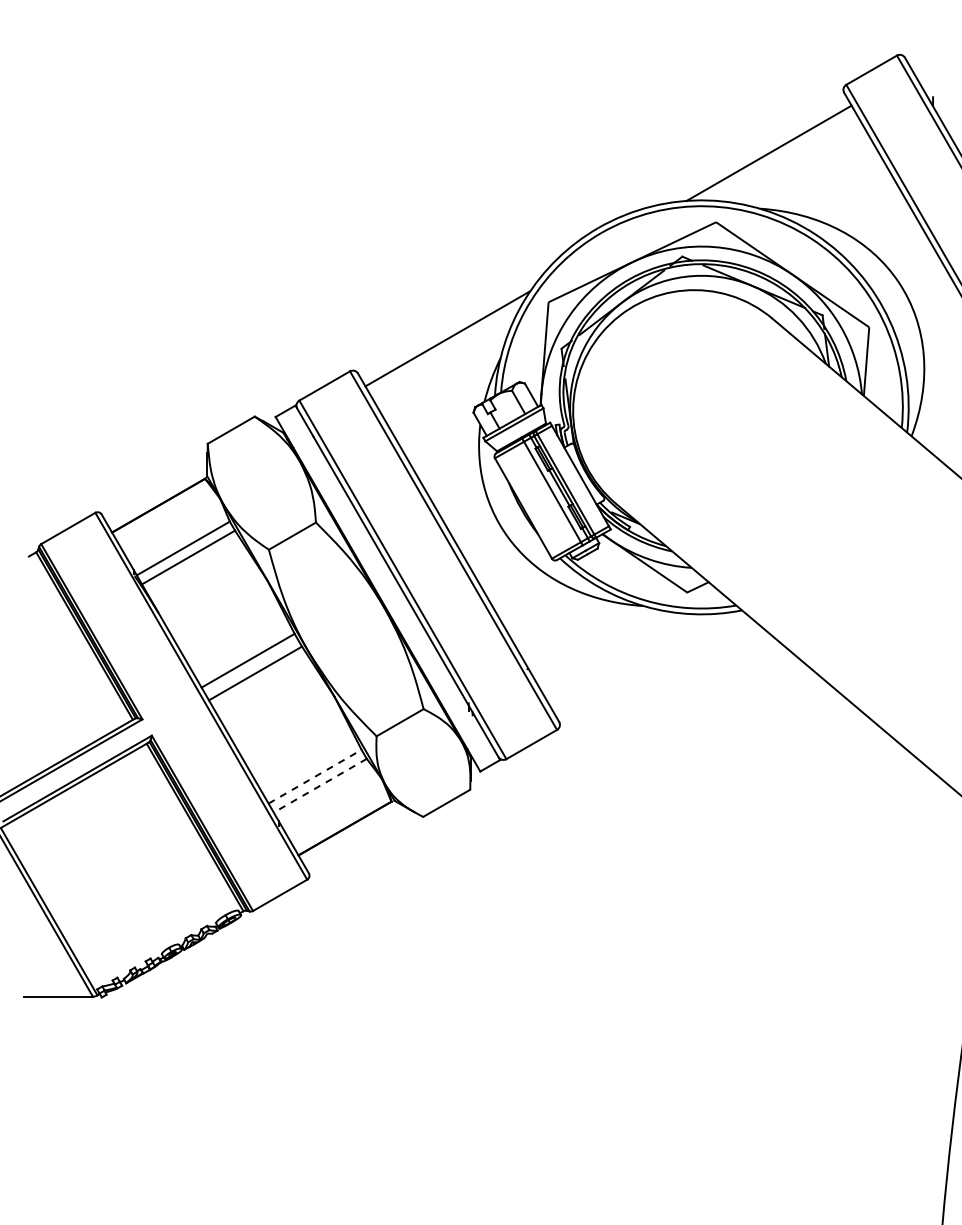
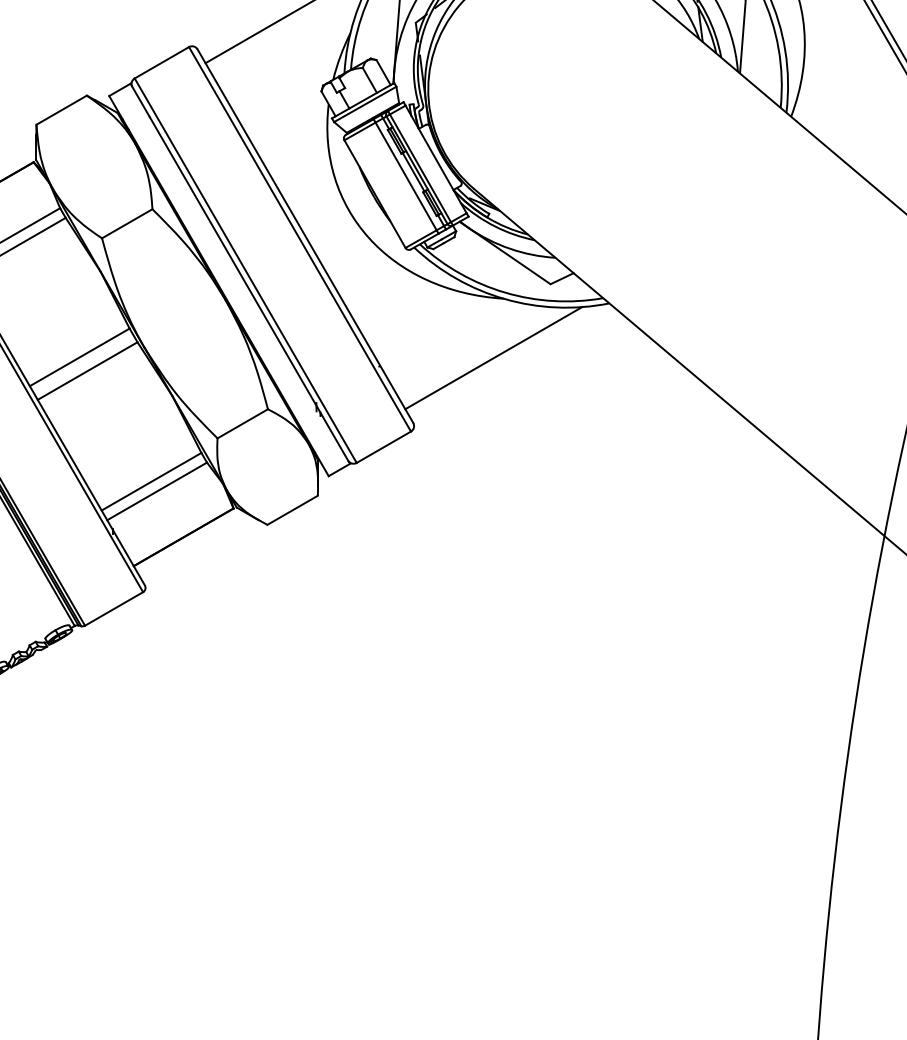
line: (633, 661) -> (492, 358), added
line: (315, 776) -> (151, 481), dashed -> solid
line: (320, 785) -> (157, 491), dashed -> solid

